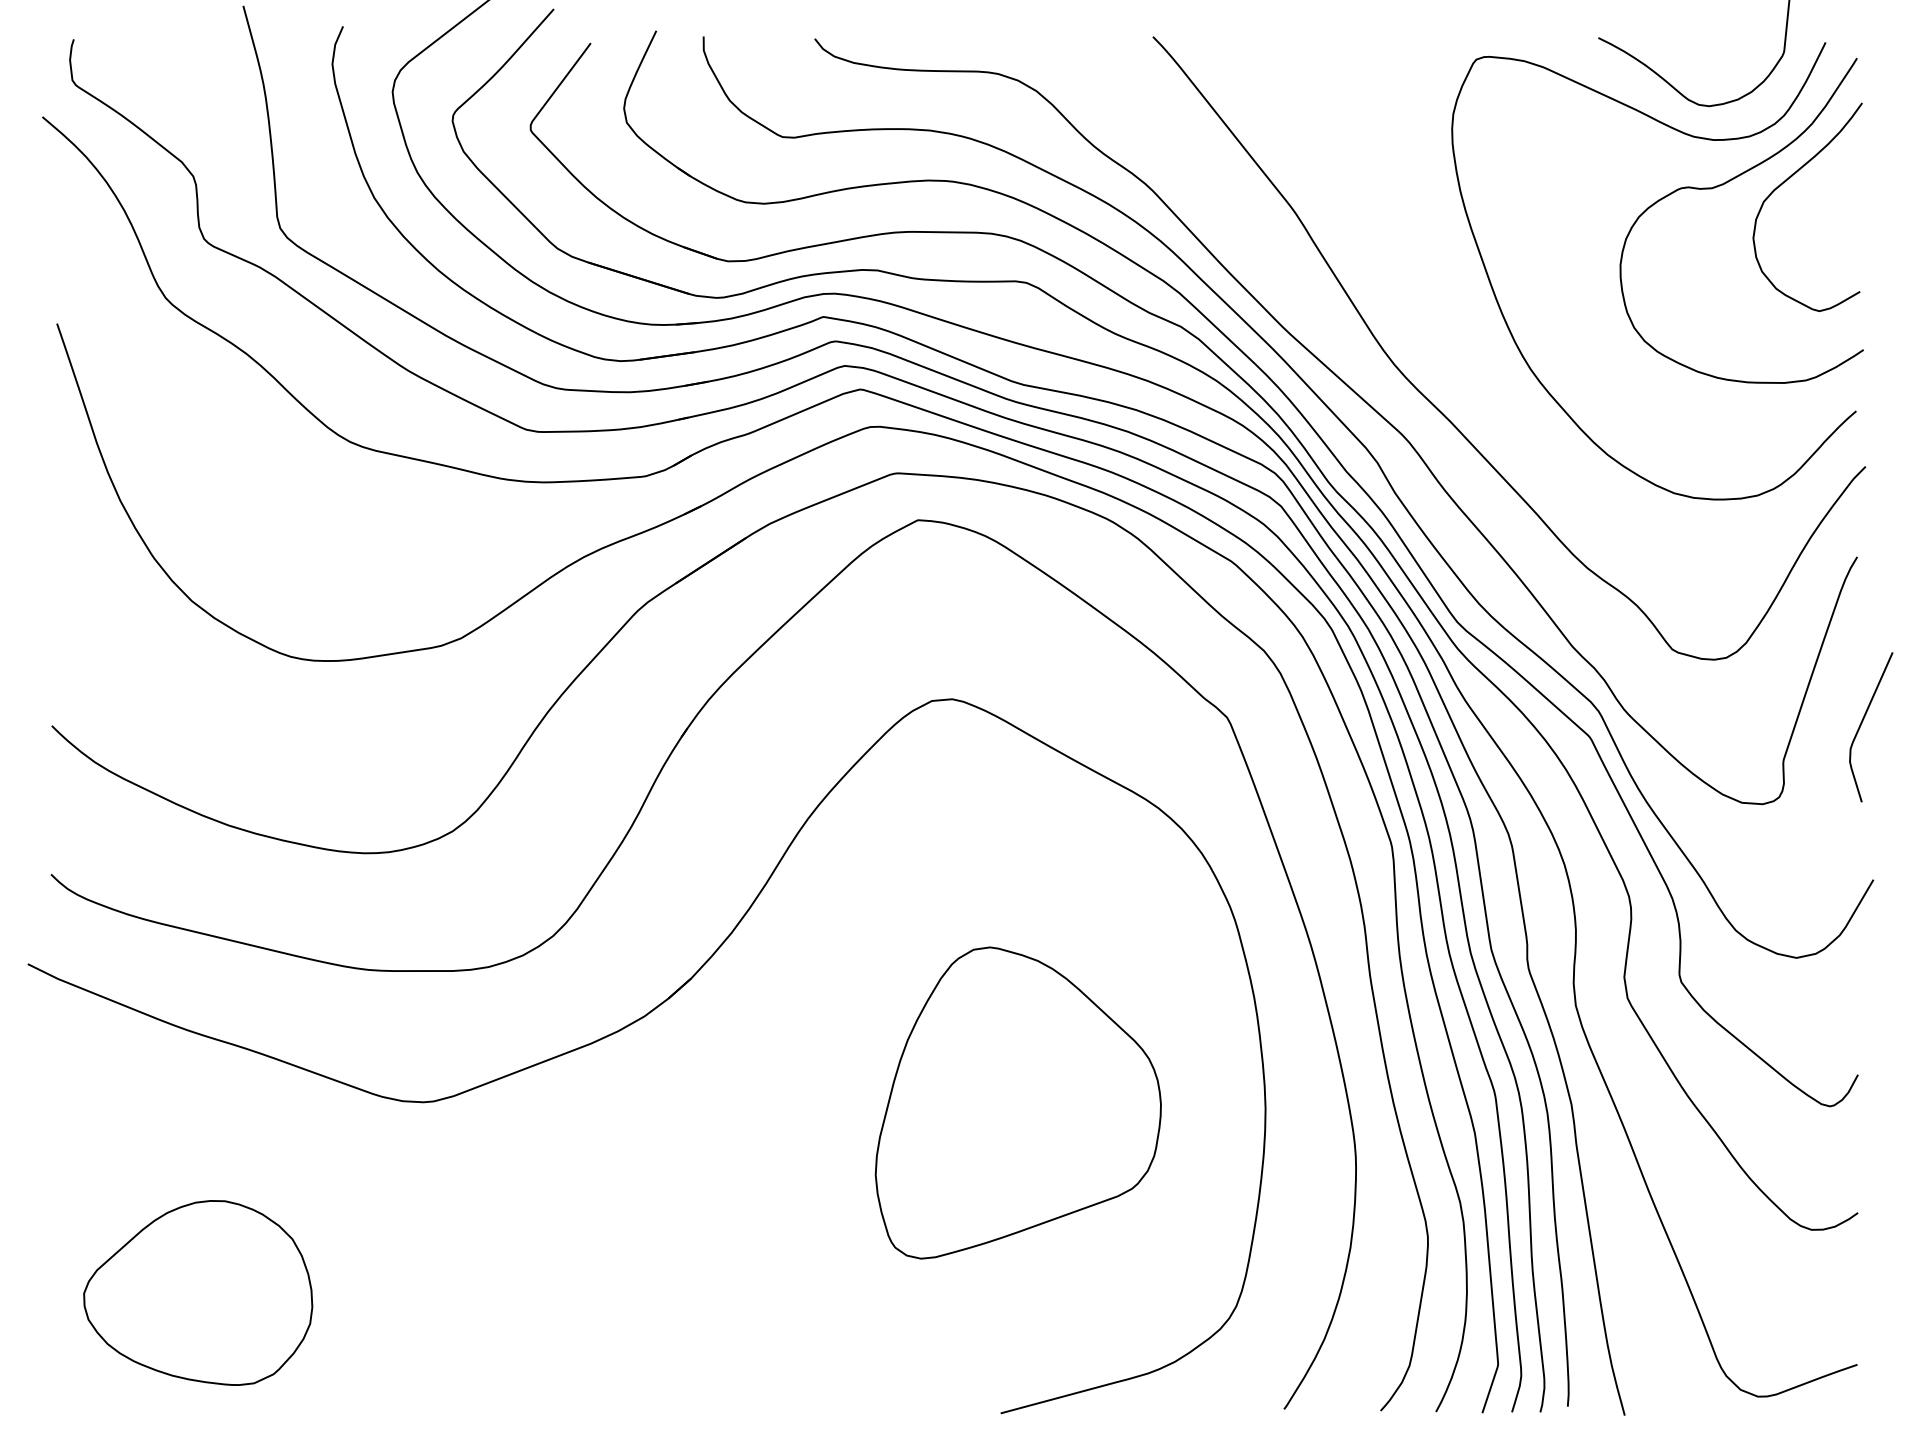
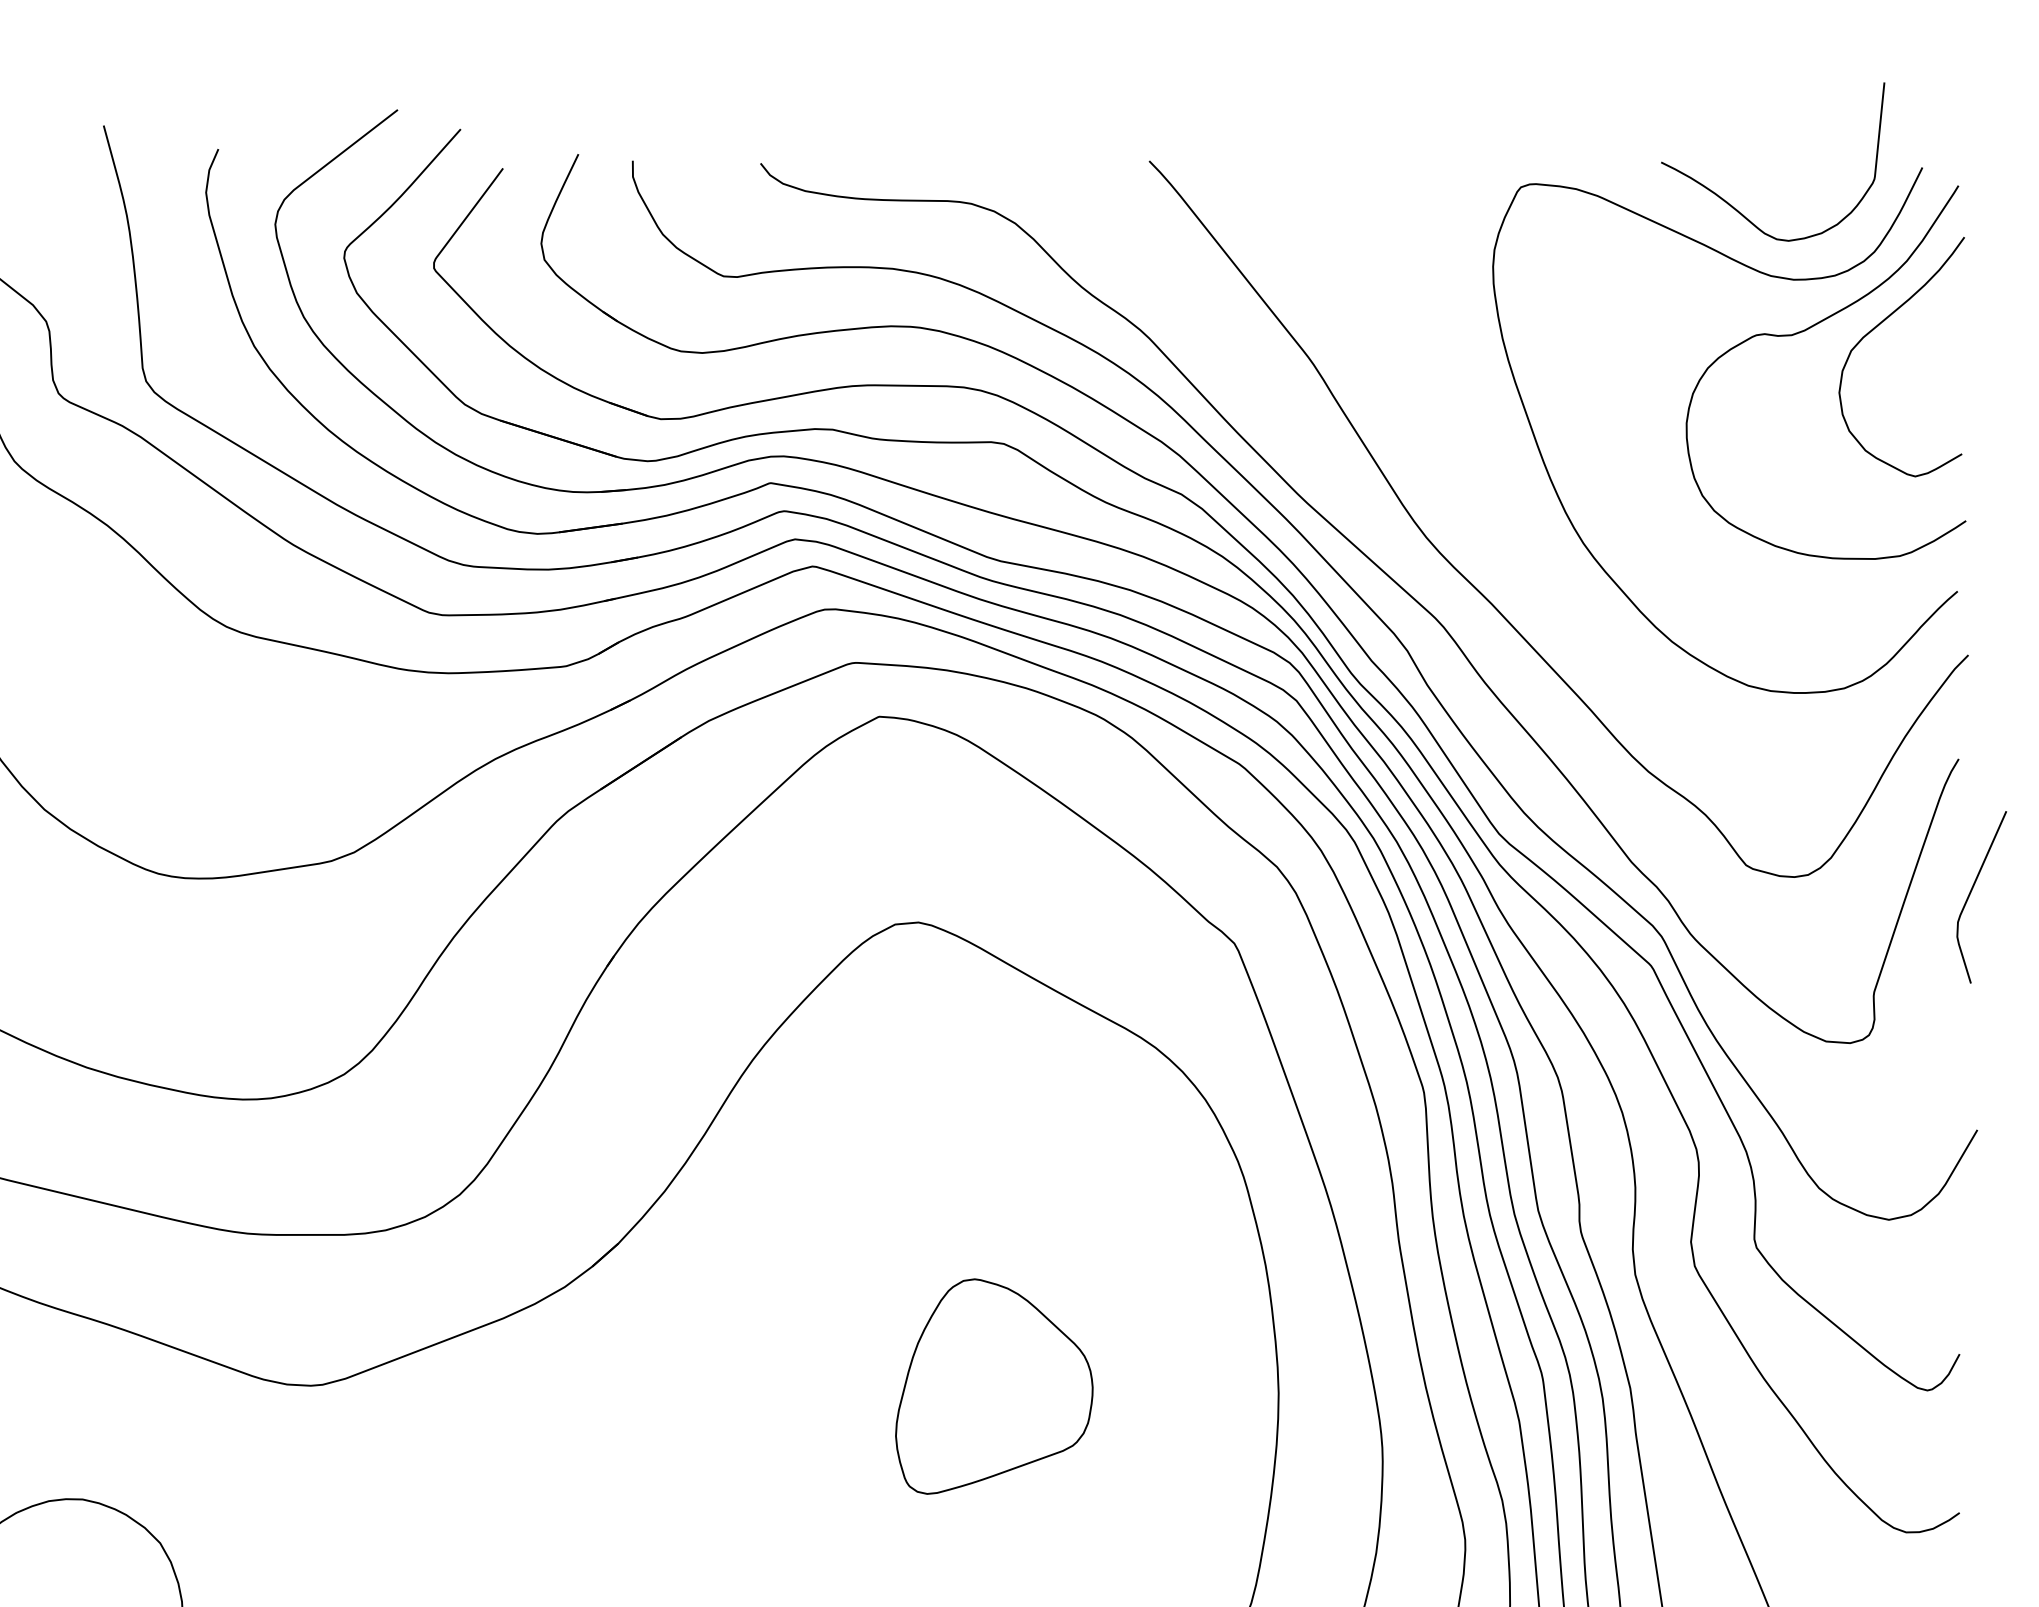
curve: (1862, 723) -> (1971, 892), moved
part: (1017, 1102) -> (993, 1386), size x0.6

